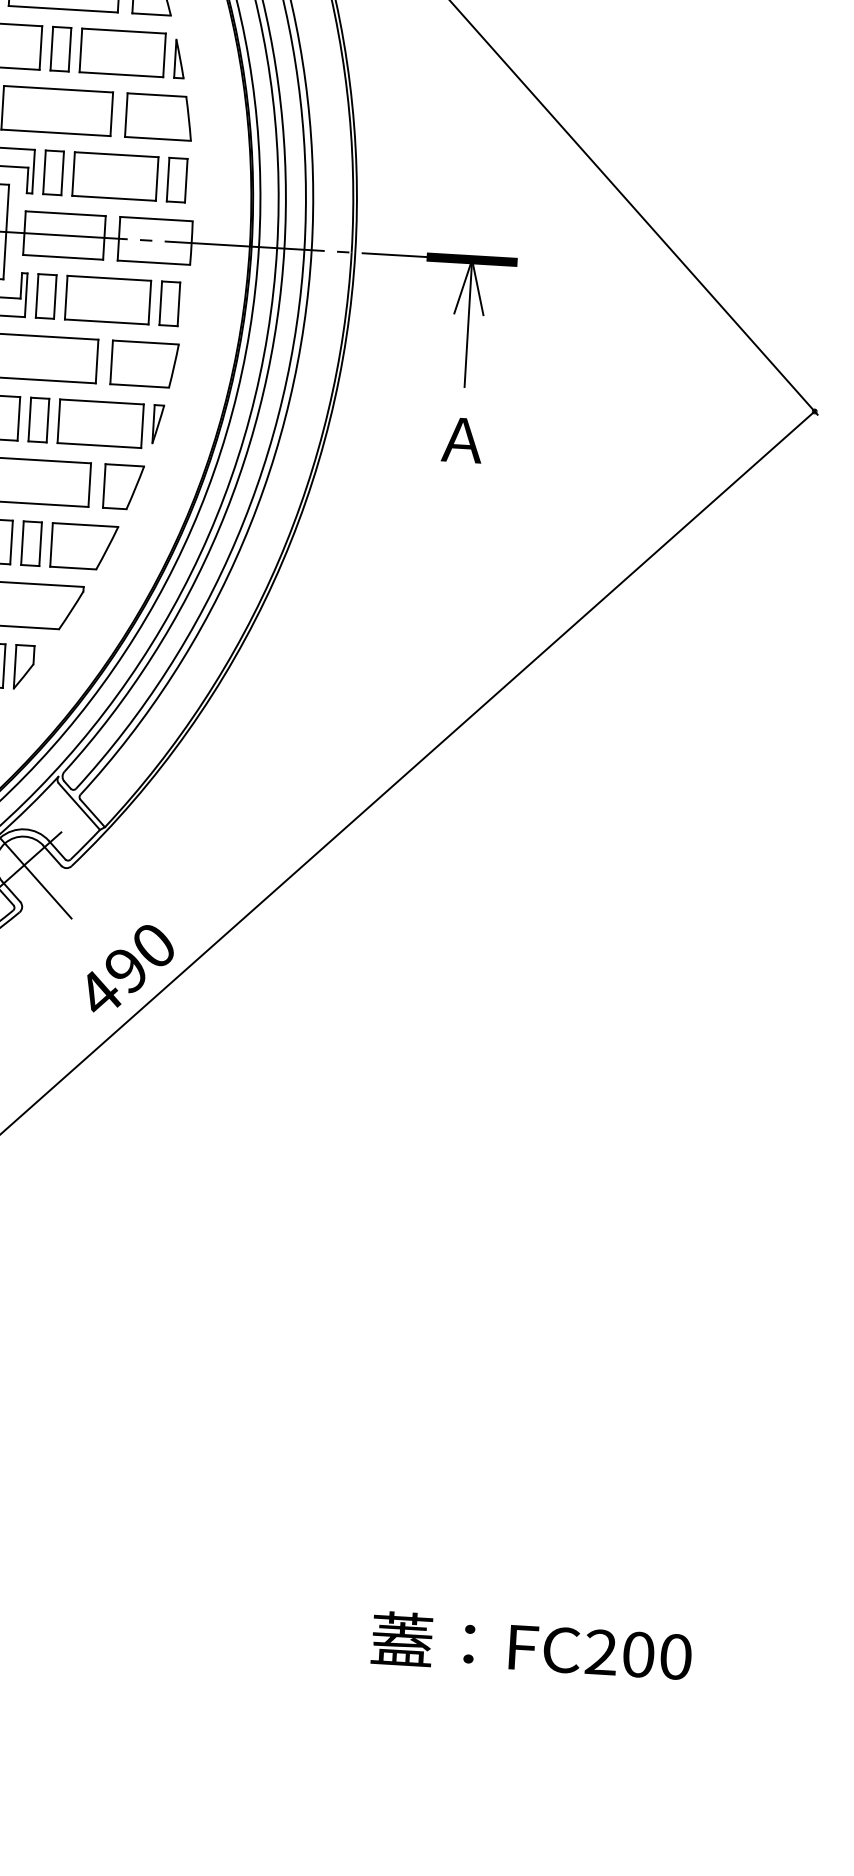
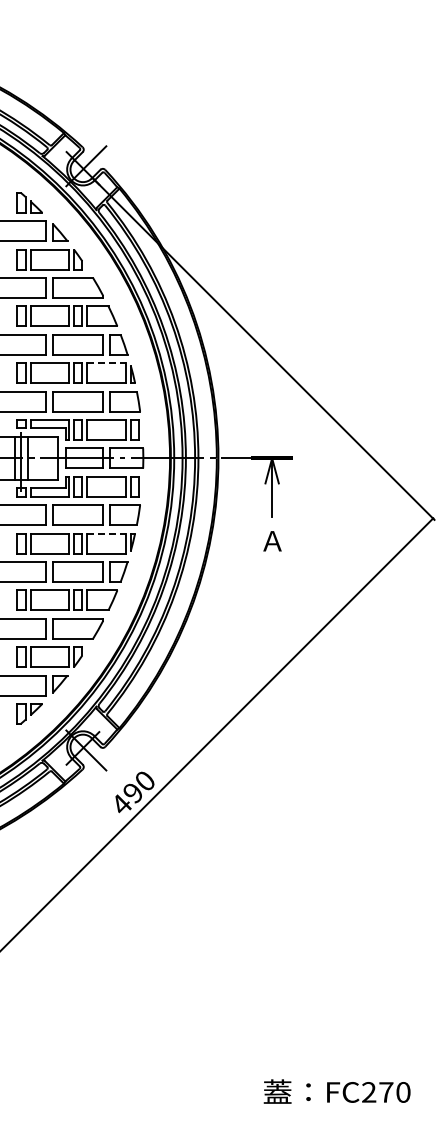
line: (125, 31) -> (107, 363), solid -> dashed
line: (104, 401) -> (107, 533), solid -> dashed
text: (639, 1654) -> (386, 1092), FC200 -> FC270

